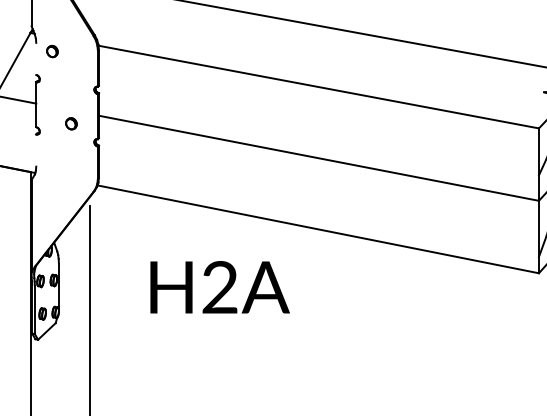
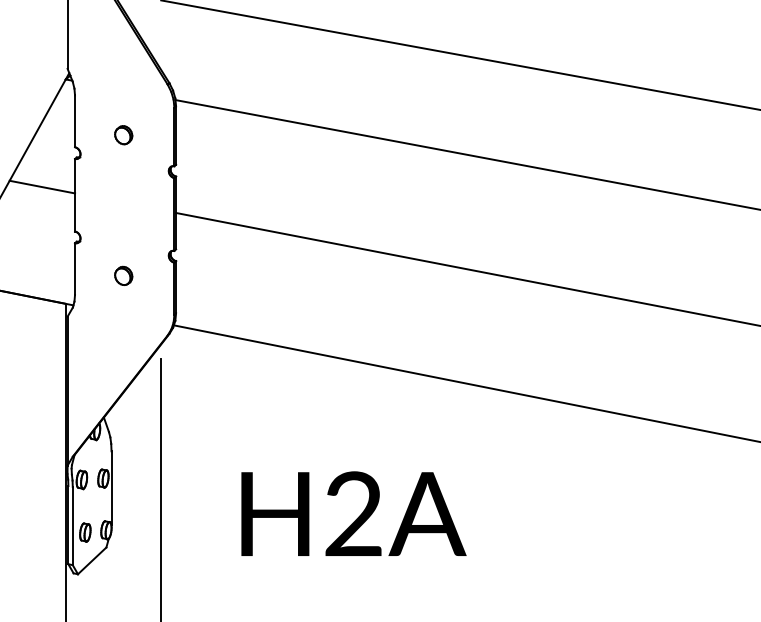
part: (52, 51) -> (123, 135), moved
line: (36, 58) -> (75, 120), added
part: (71, 123) -> (123, 275), moved
line: (36, 150) -> (75, 269), added
text: (219, 287) -> (352, 514), moved

